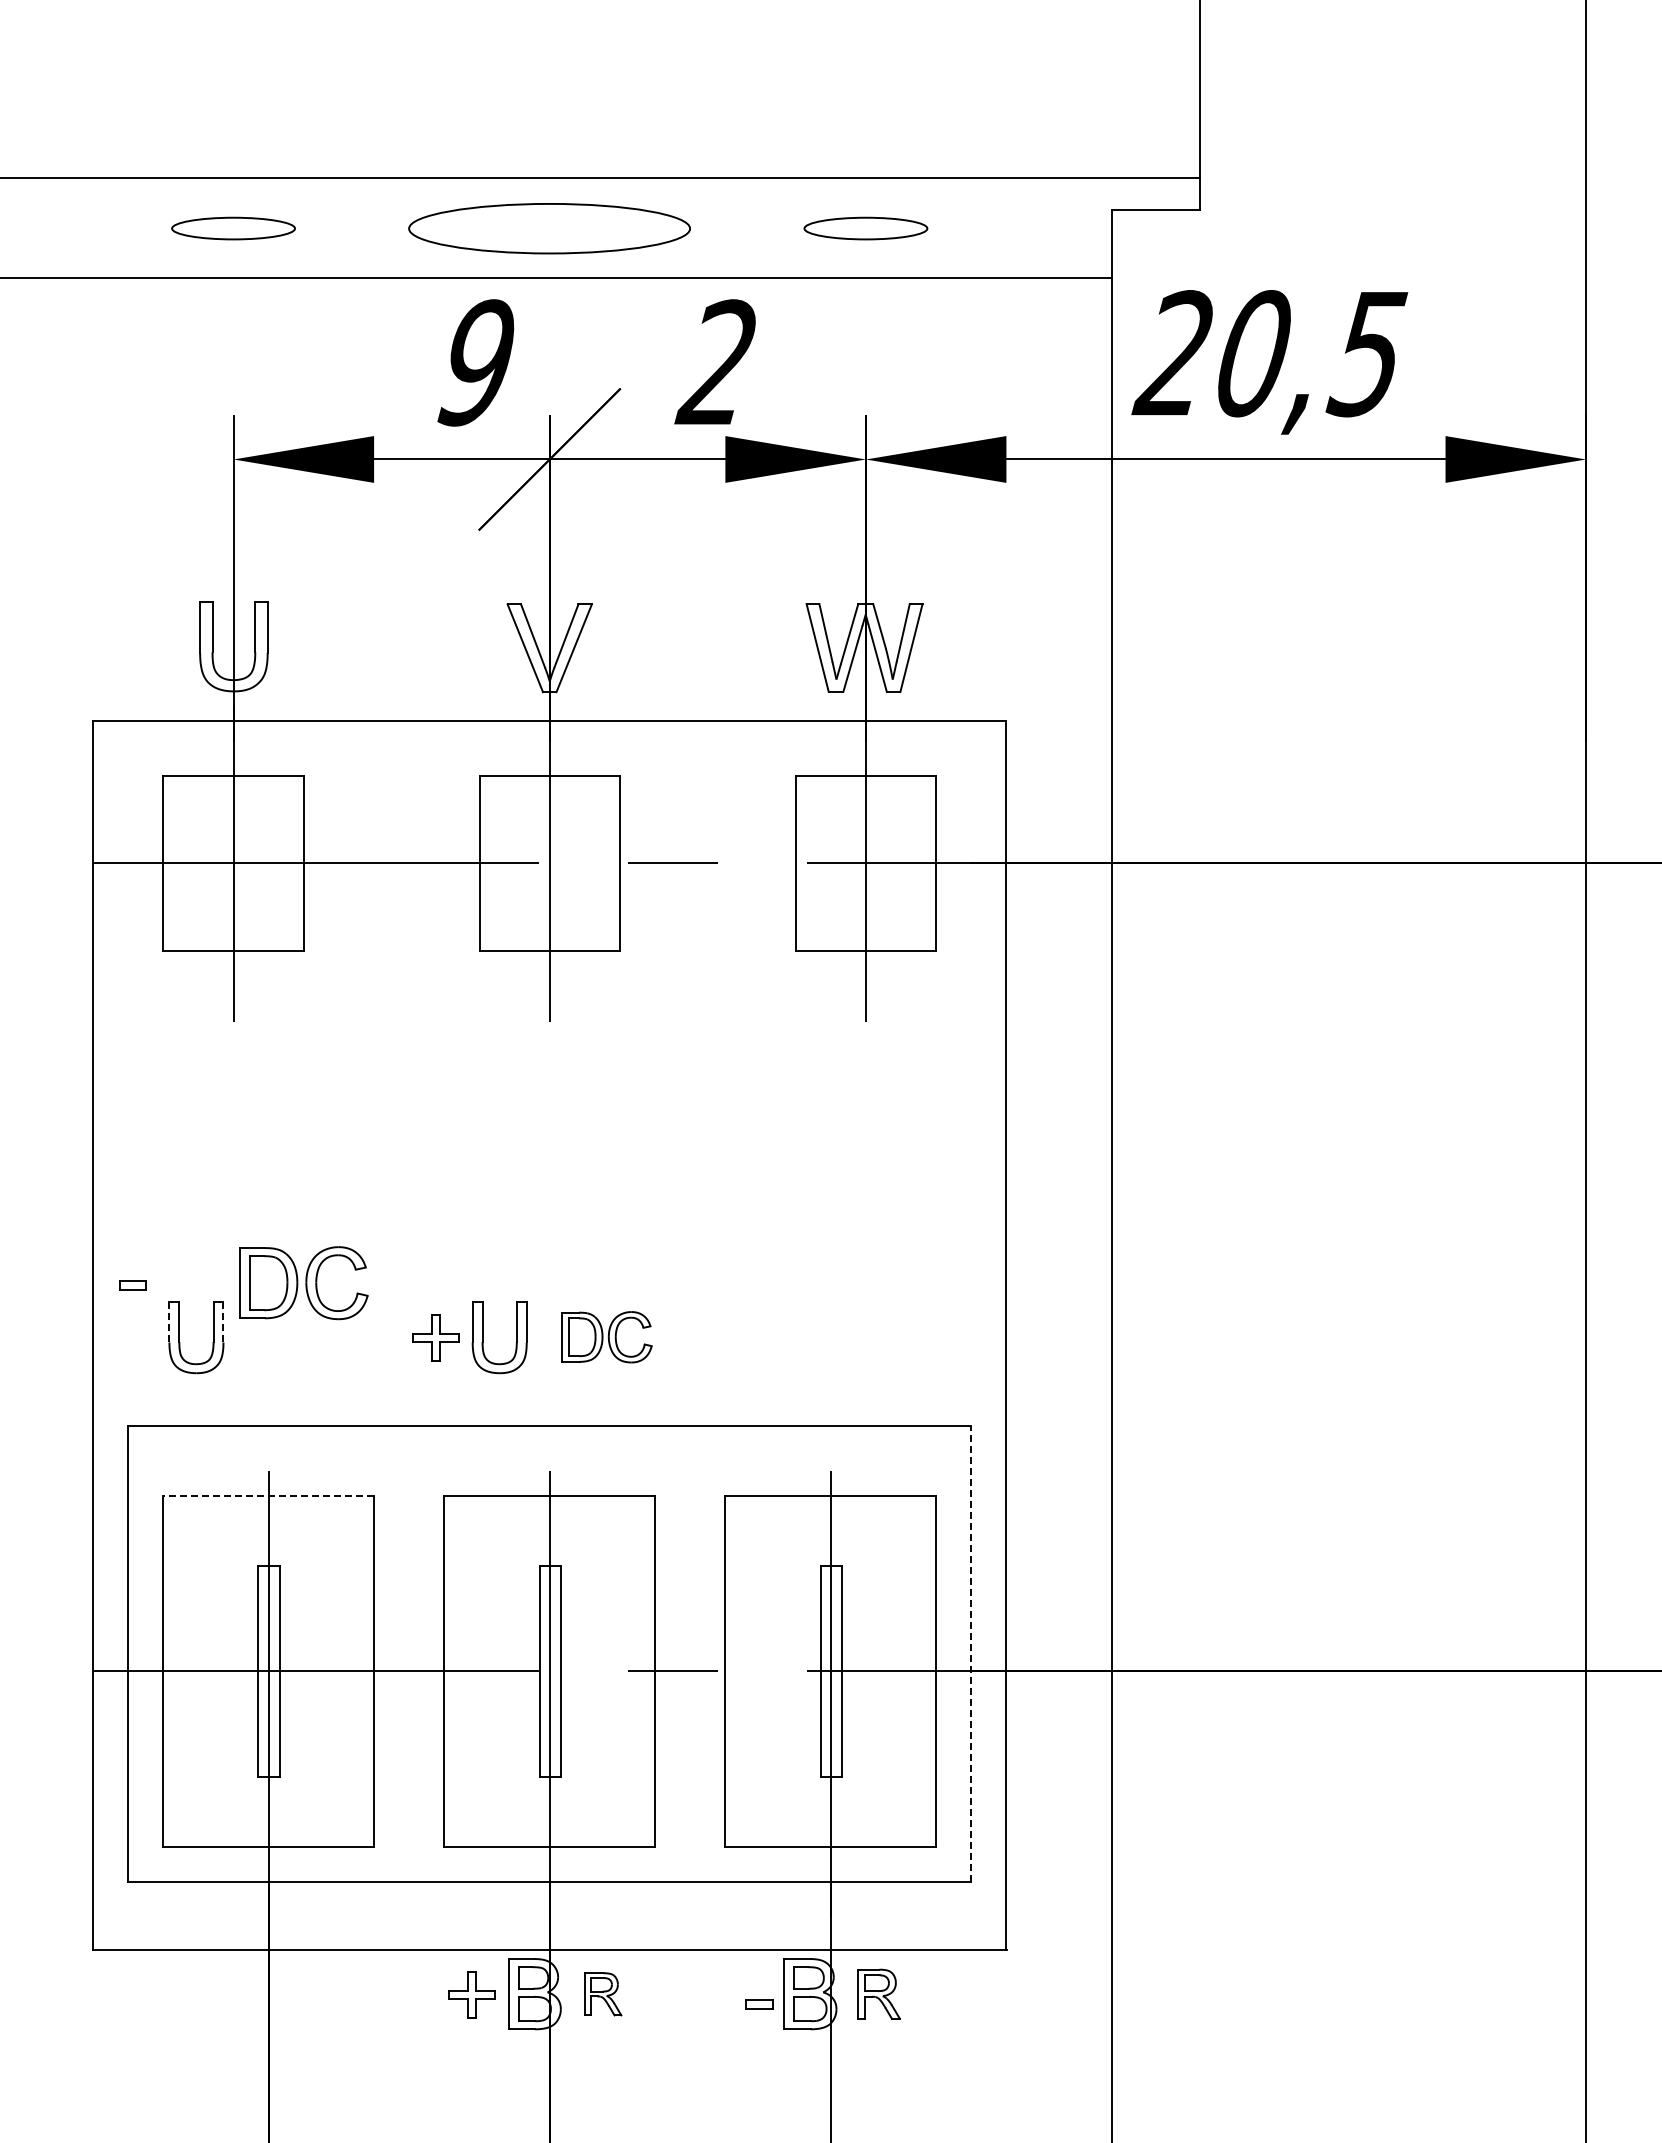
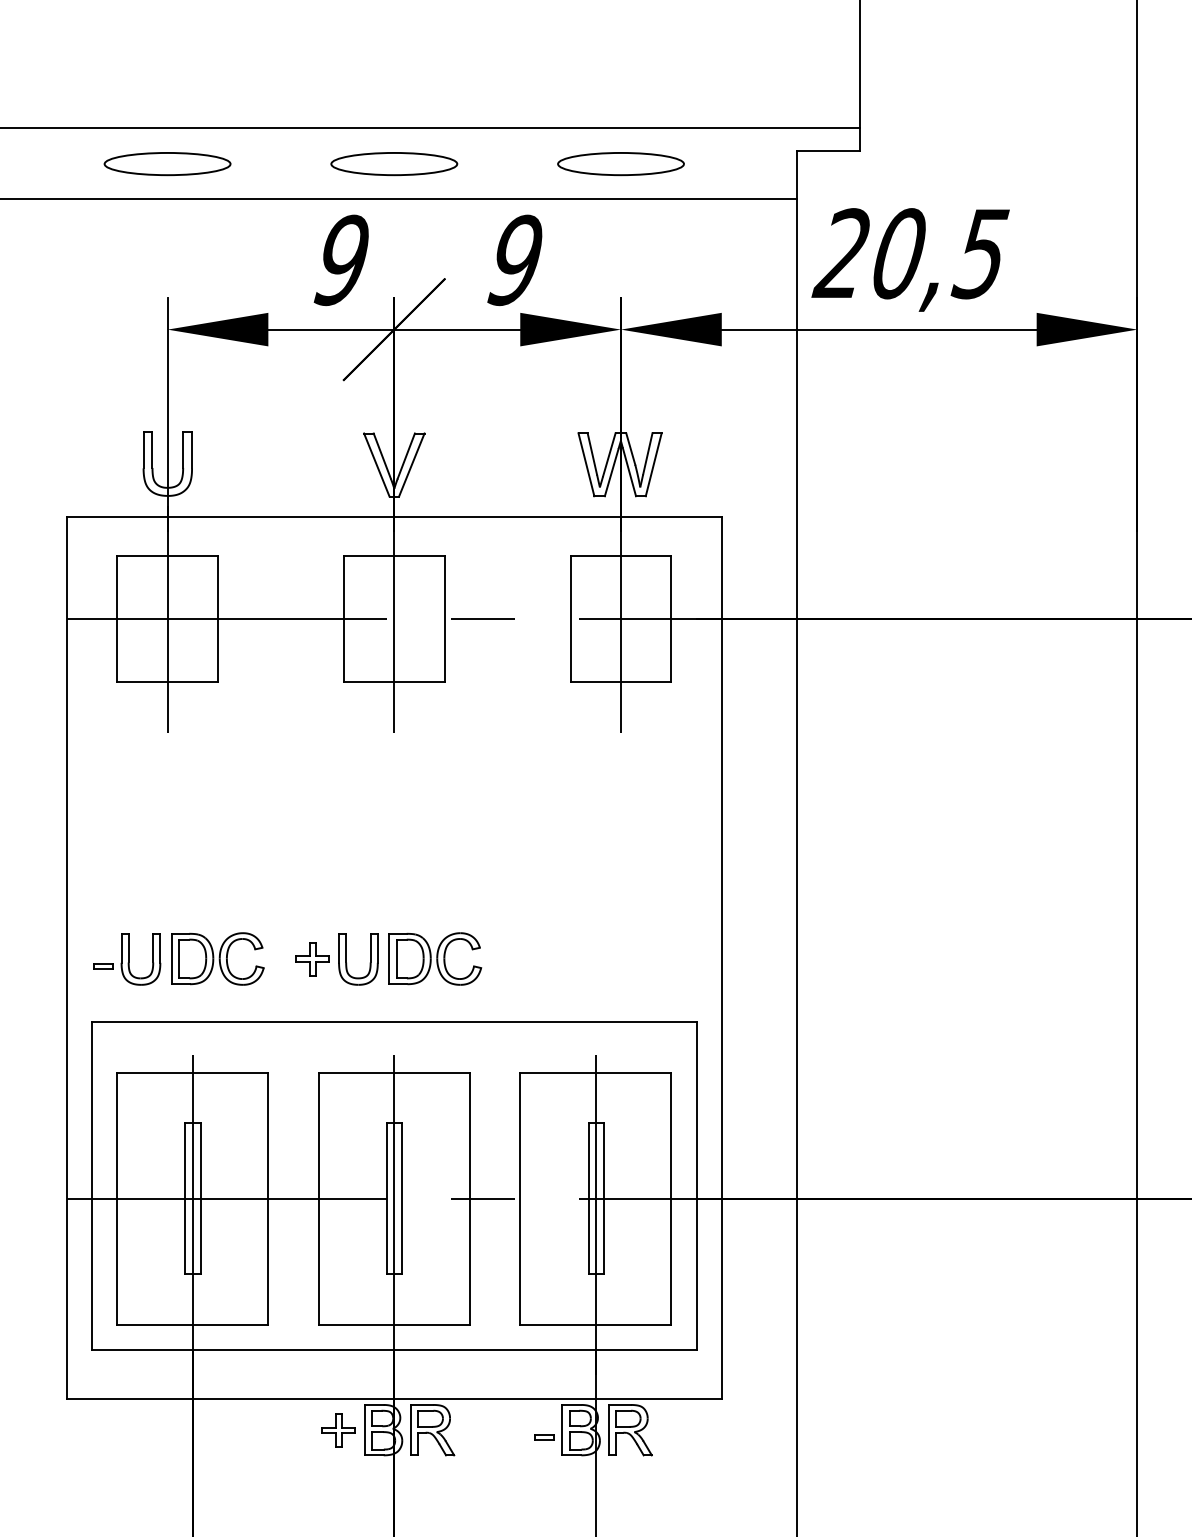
part: (233, 228) -> (167, 163), size x1.43
part: (549, 228) -> (394, 163), size x0.62
part: (865, 228) -> (620, 163), size x1.43
text: (715, 362) -> (513, 260), 2 -> 9
part: (303, 1283) -> (217, 959), moved
part: (132, 1285) -> (103, 966), moved
line: (169, 1321) -> (121, 947), dashed -> solid
line: (223, 1322) -> (160, 948), dashed -> solid
part: (606, 1337) -> (435, 959), size x1.43
line: (268, 1495) -> (192, 1072), dashed -> solid
line: (971, 1653) -> (696, 1185), dashed -> solid
part: (603, 1994) -> (432, 1430), size x1.67
part: (878, 1994) -> (630, 1430), size x1.43

